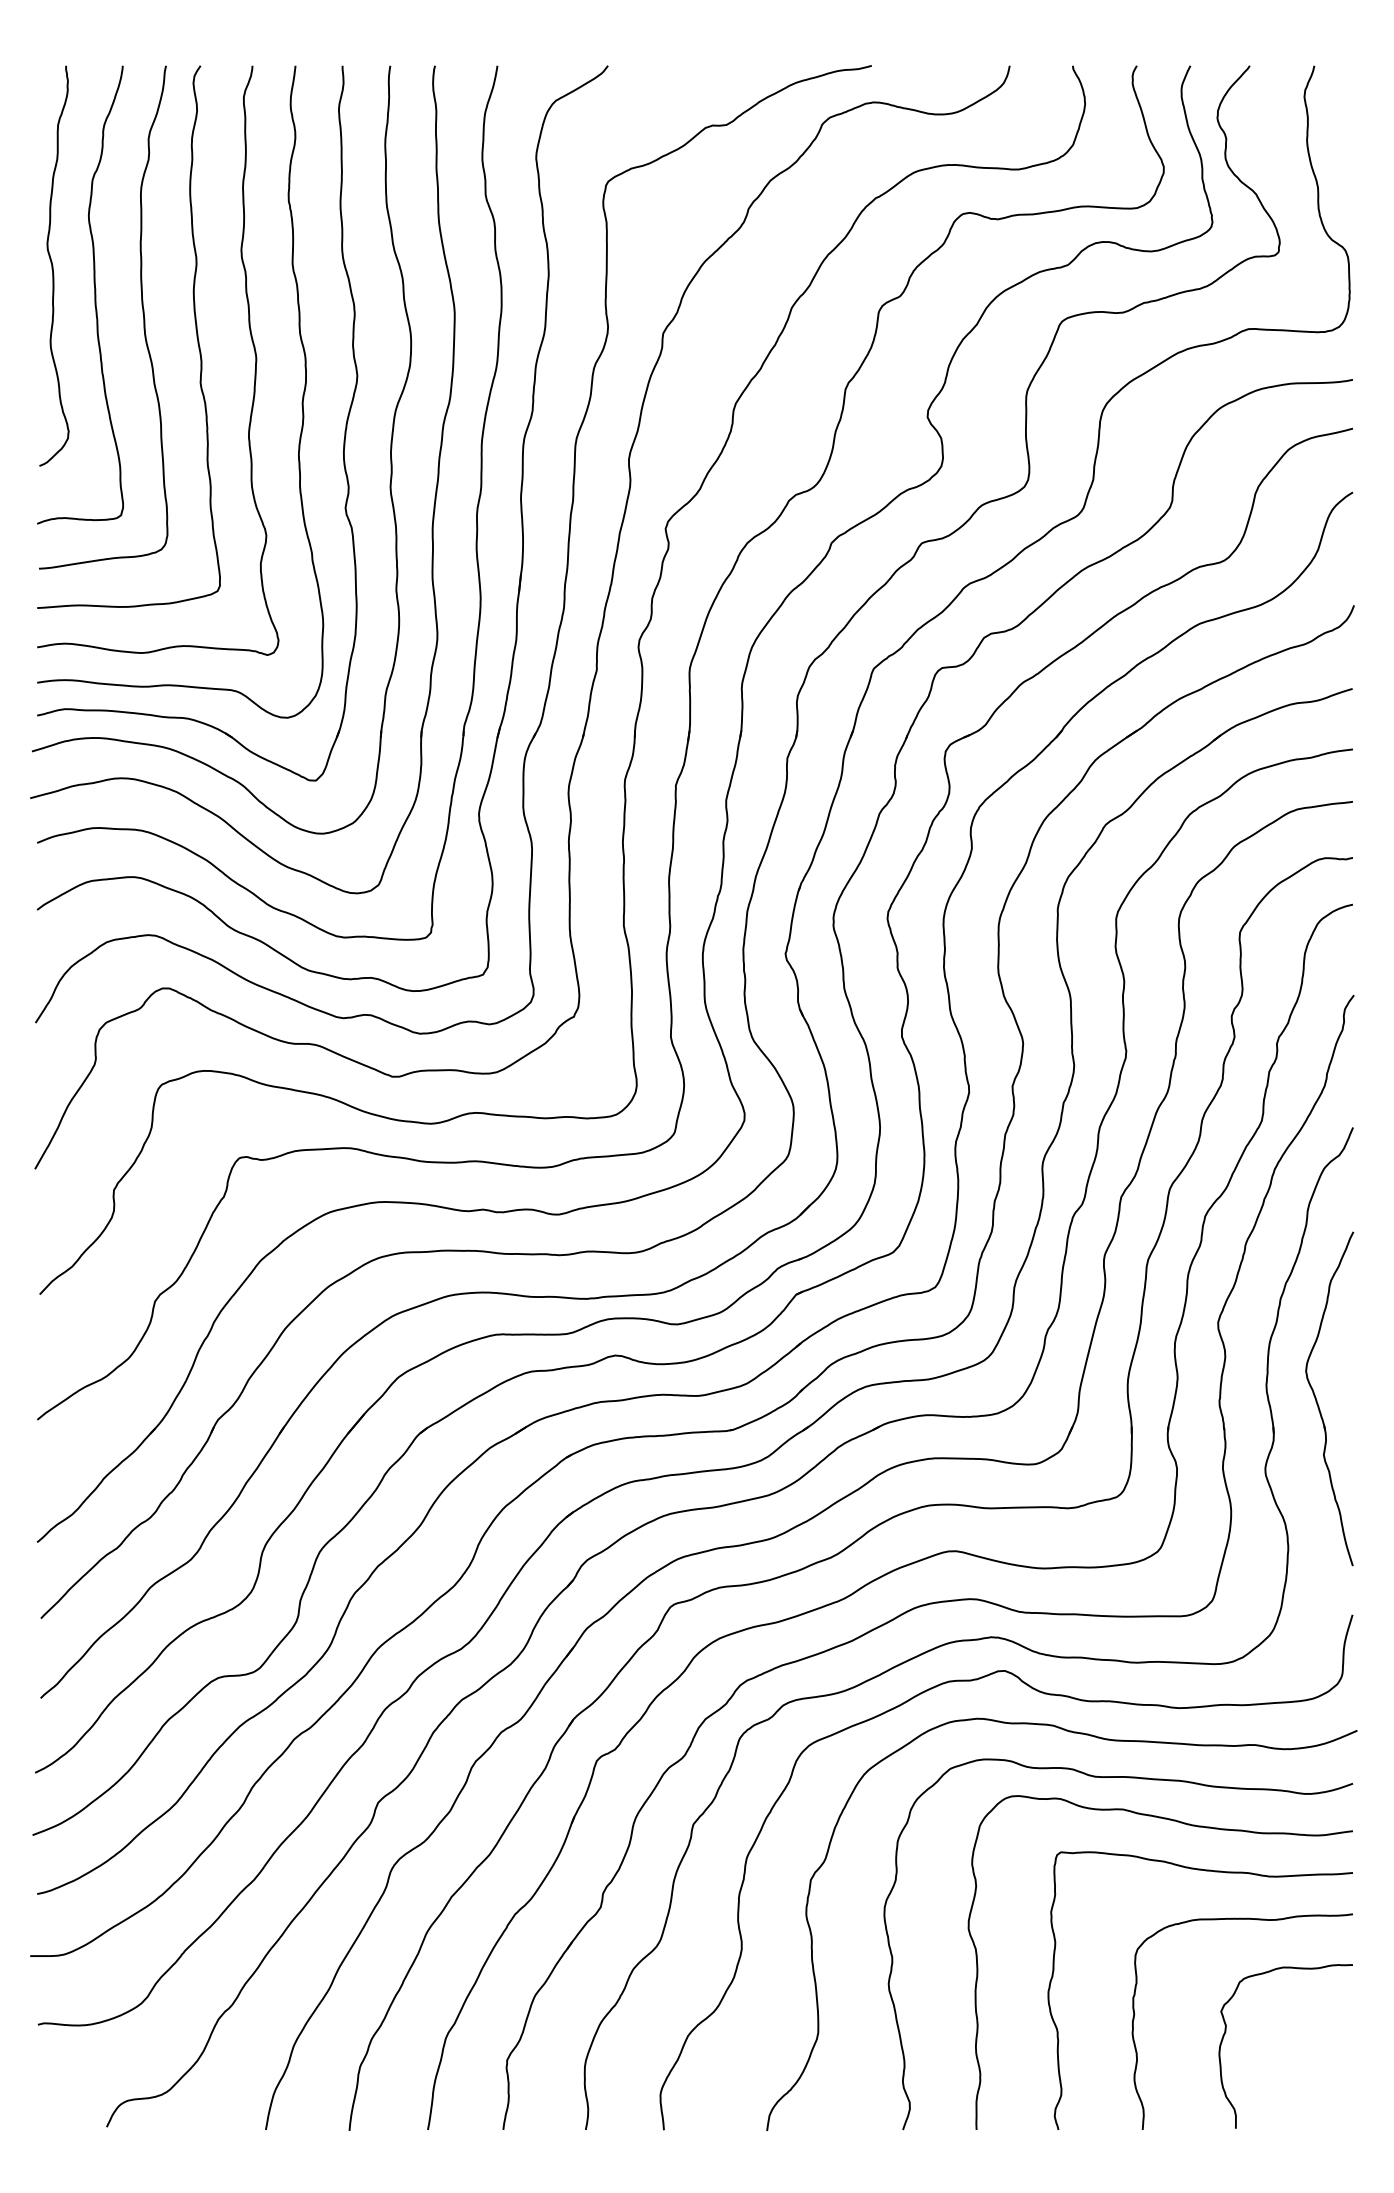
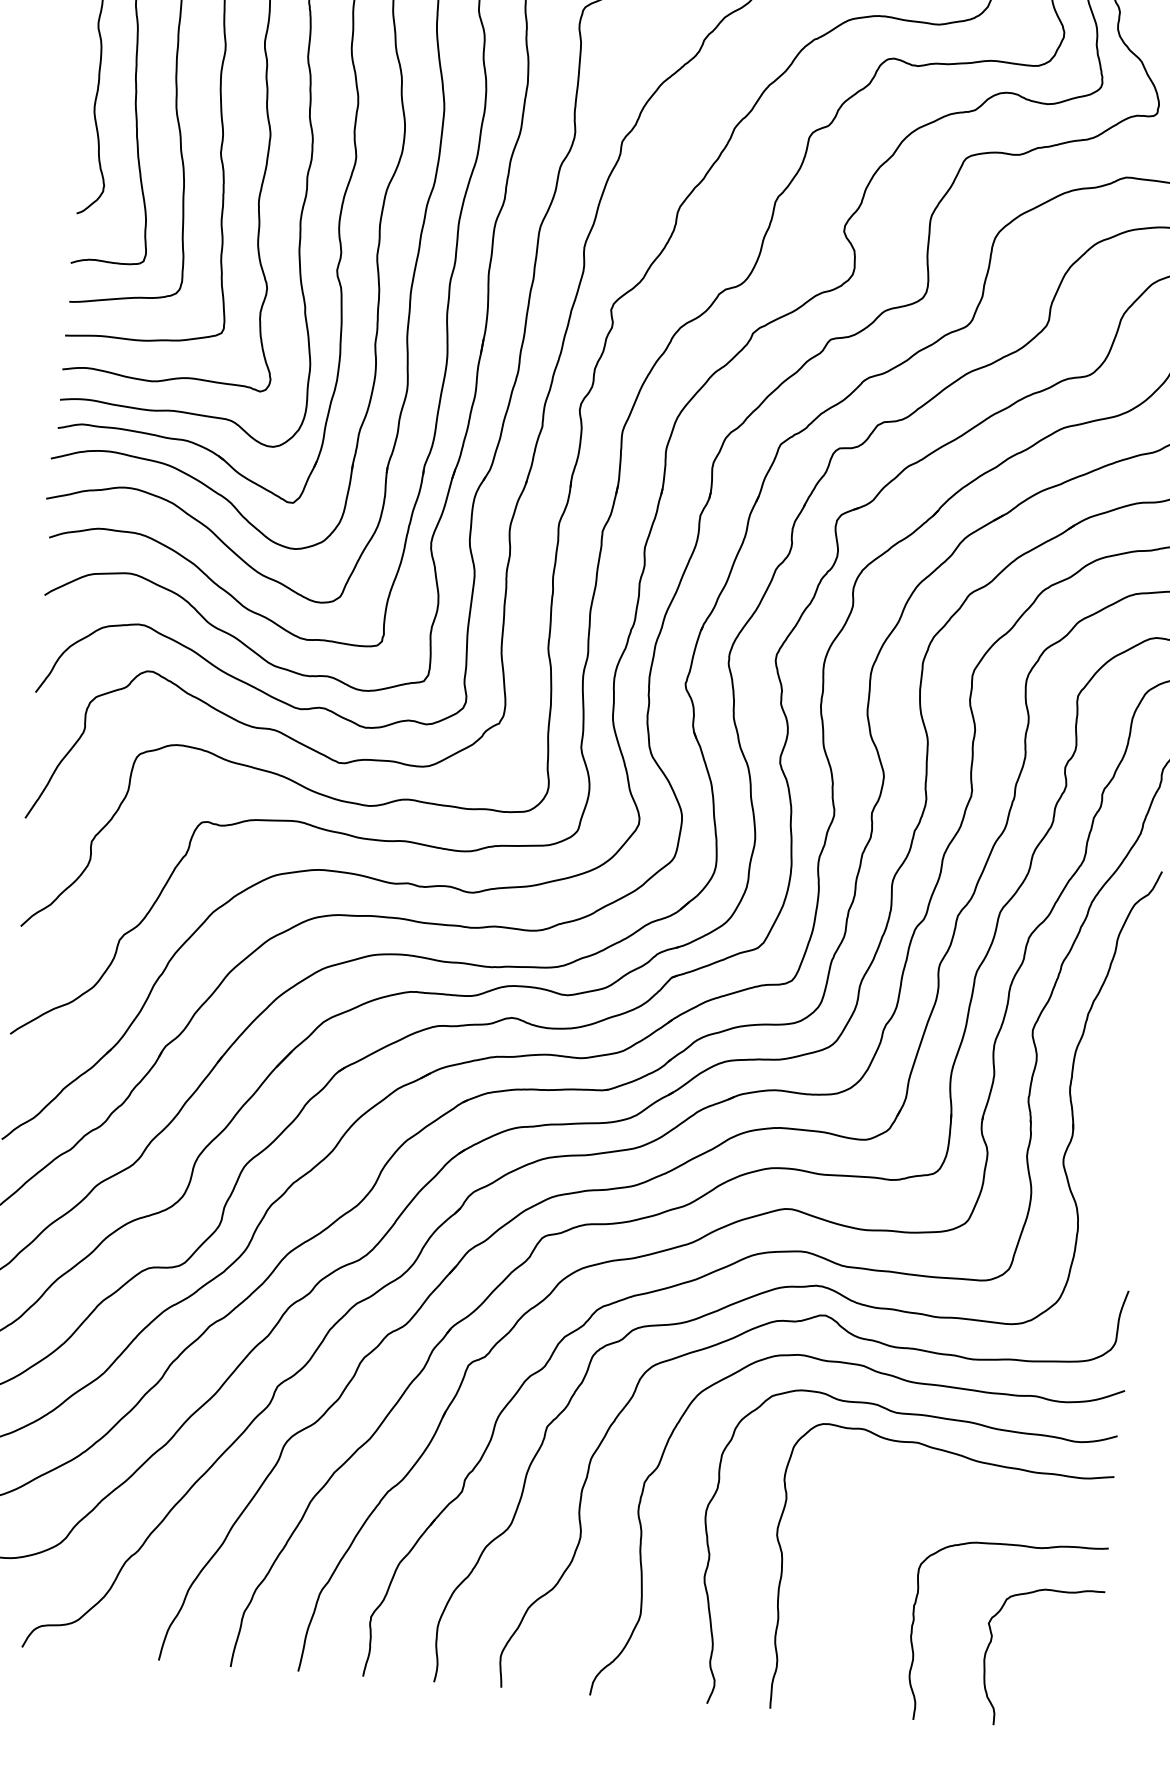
part: (1318, 1403) -> (1113, 1106), removed
curve: (1214, 1872) -> (992, 1503), removed

